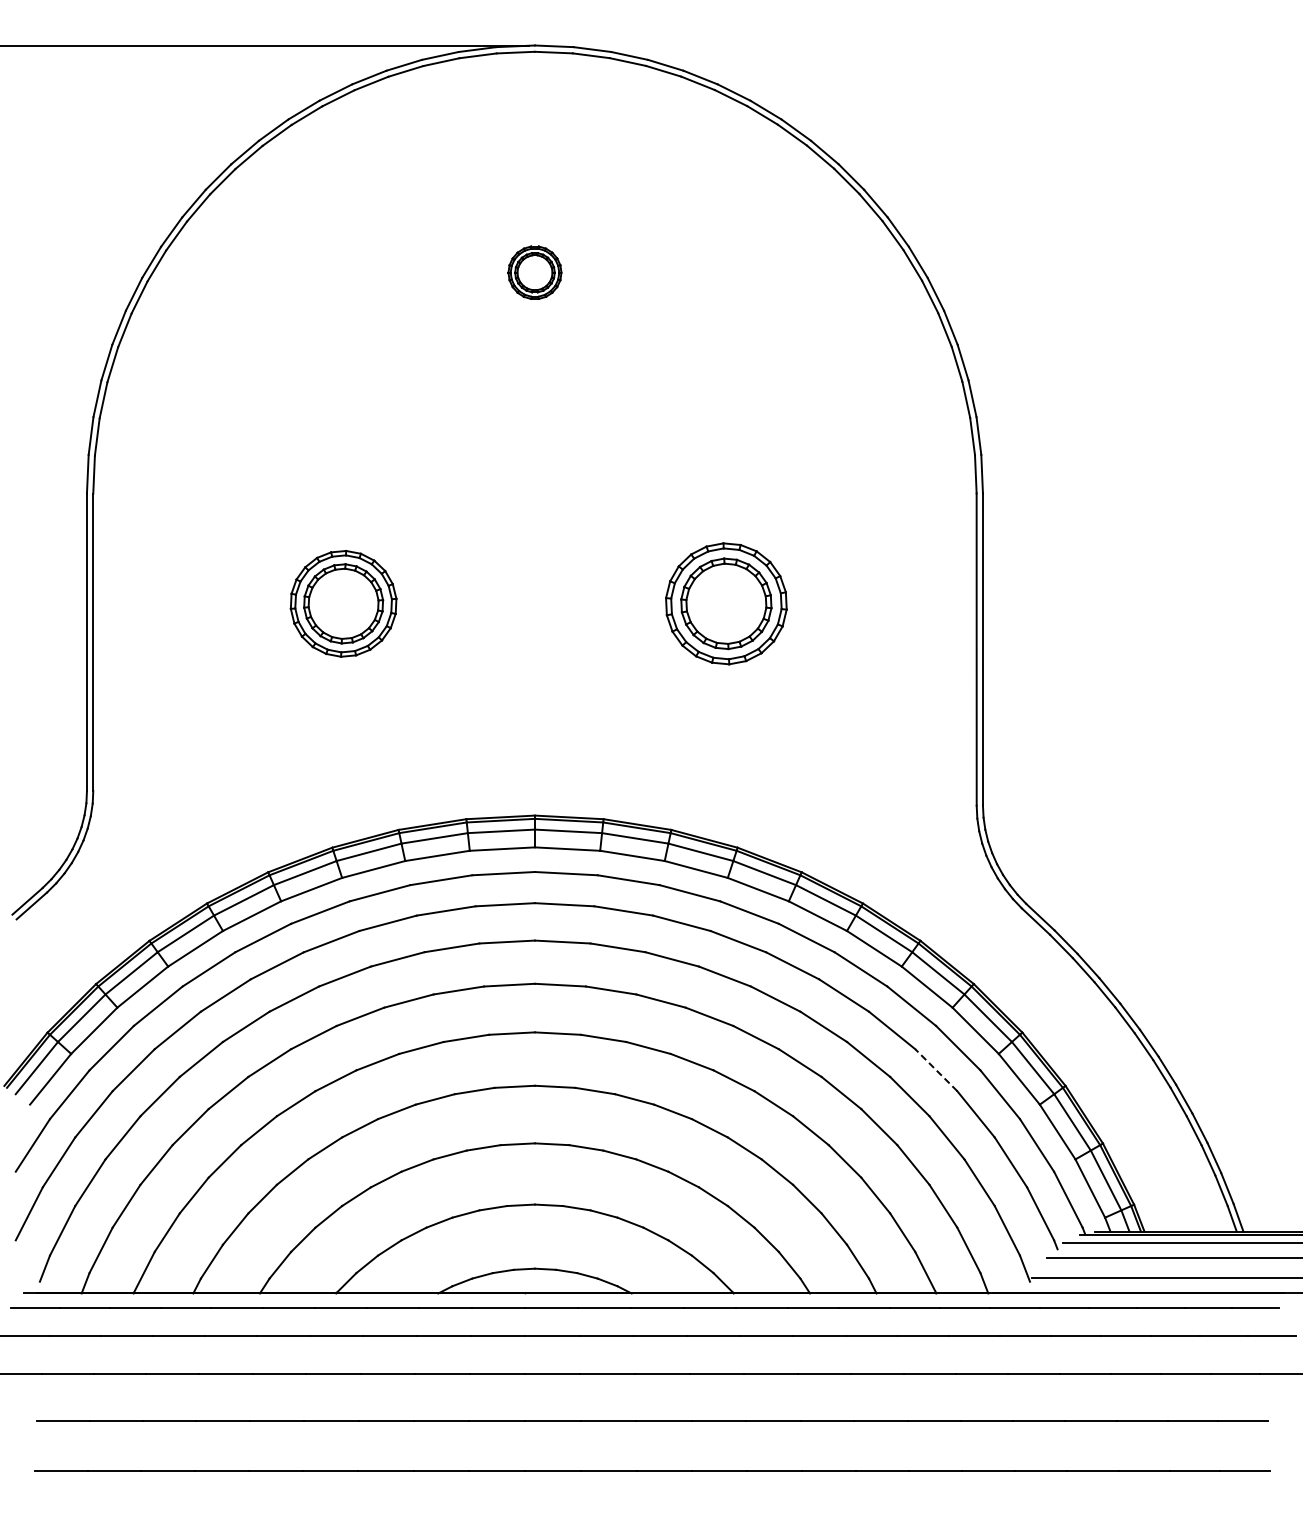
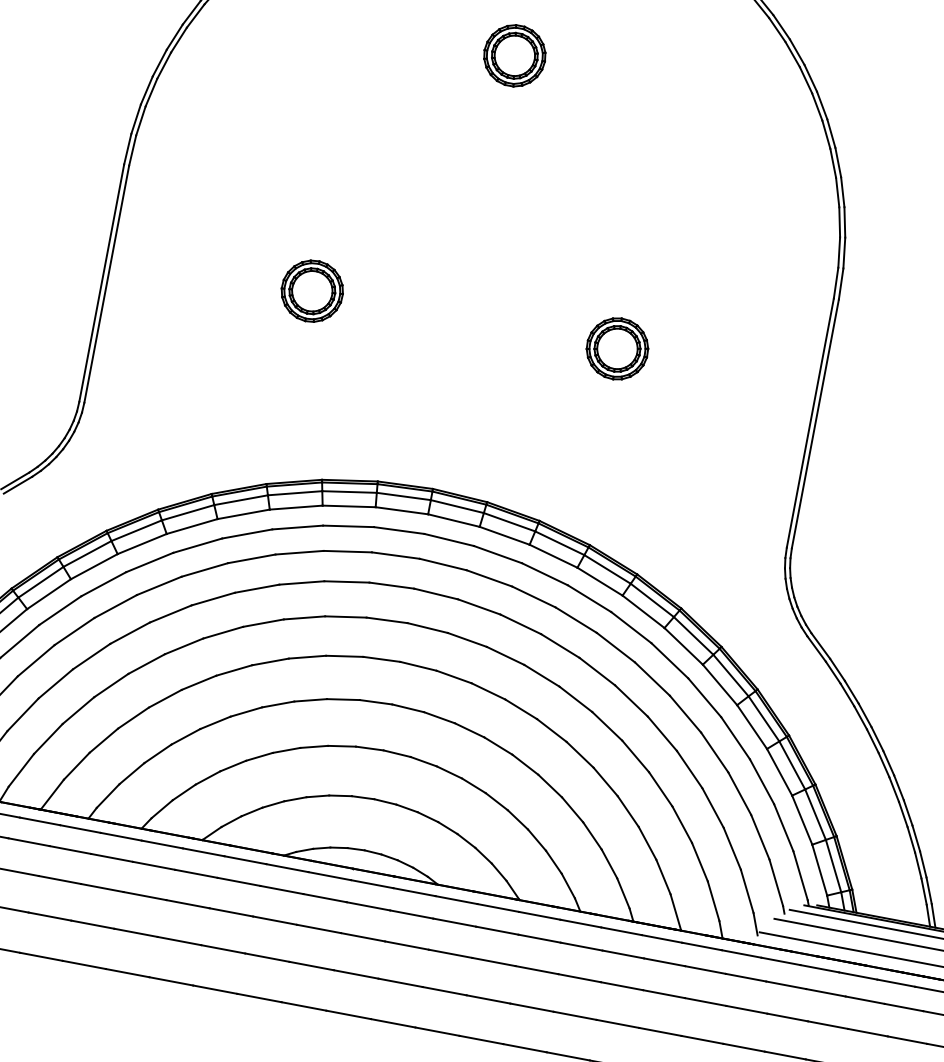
part: (534, 272) -> (514, 55), size x1.43
part: (343, 603) -> (312, 290), size x0.71
part: (725, 603) -> (616, 348), size x0.62
line: (936, 1070) -> (714, 752), dashed -> solid

